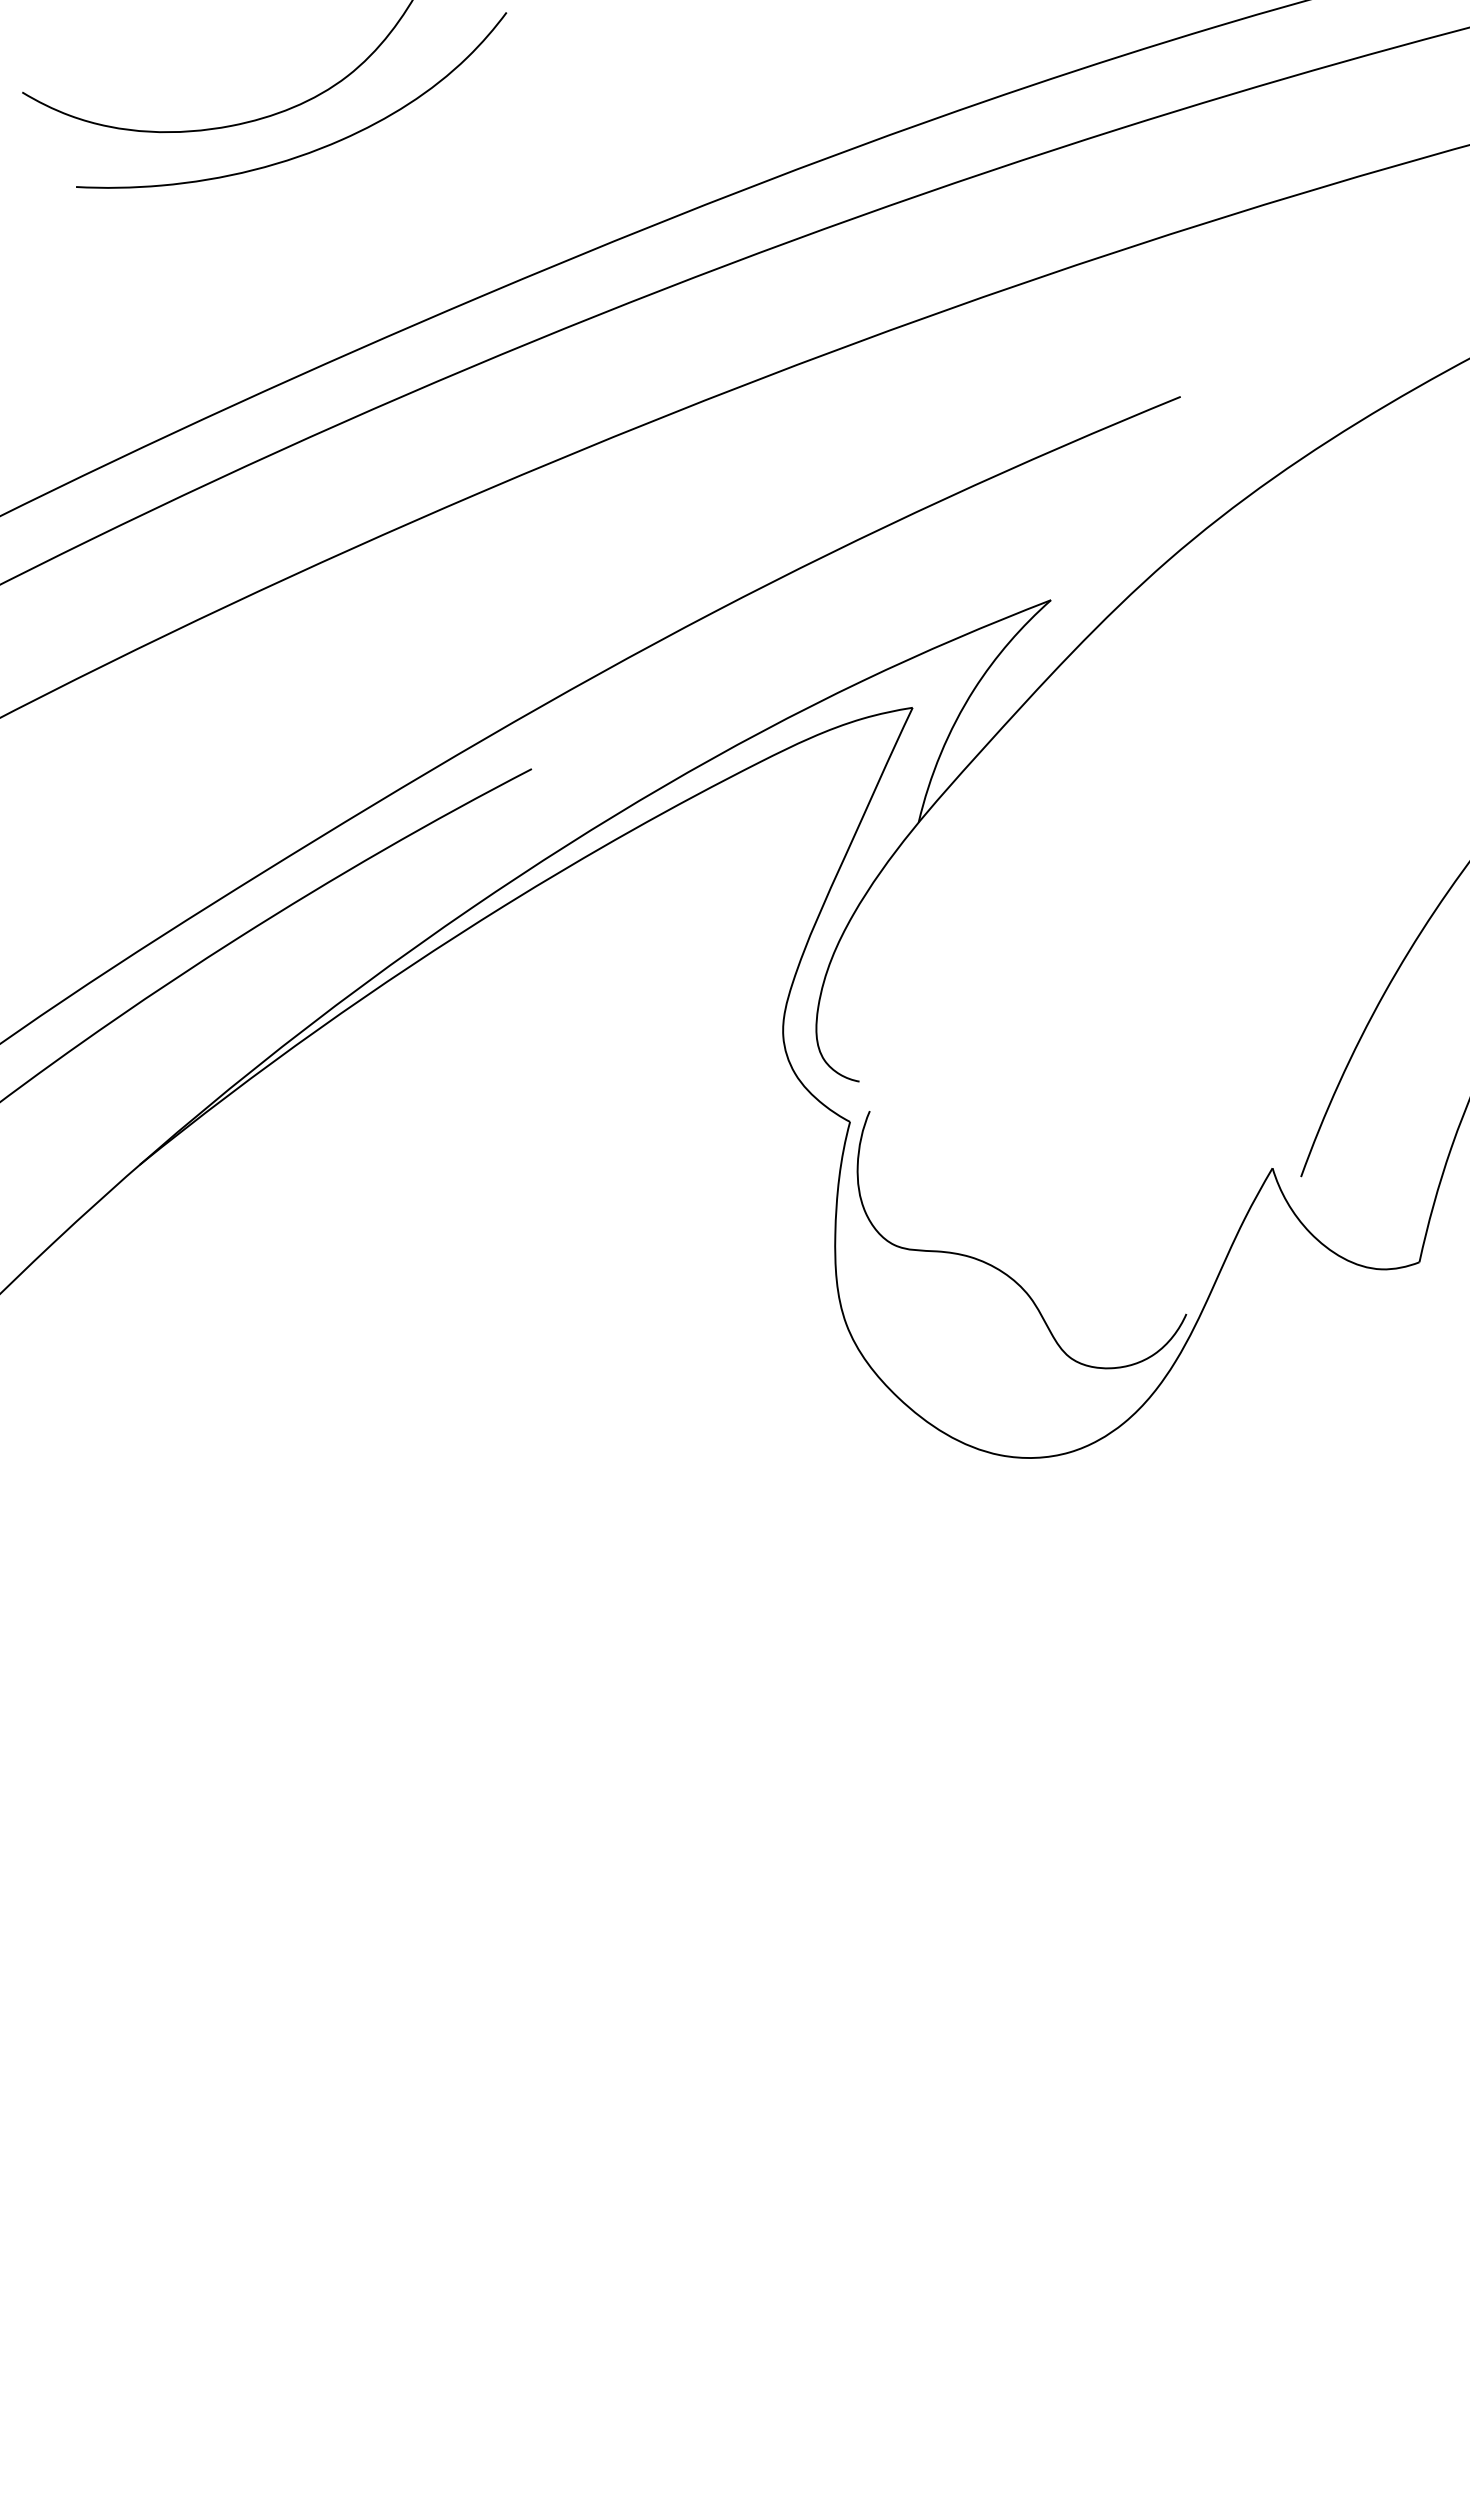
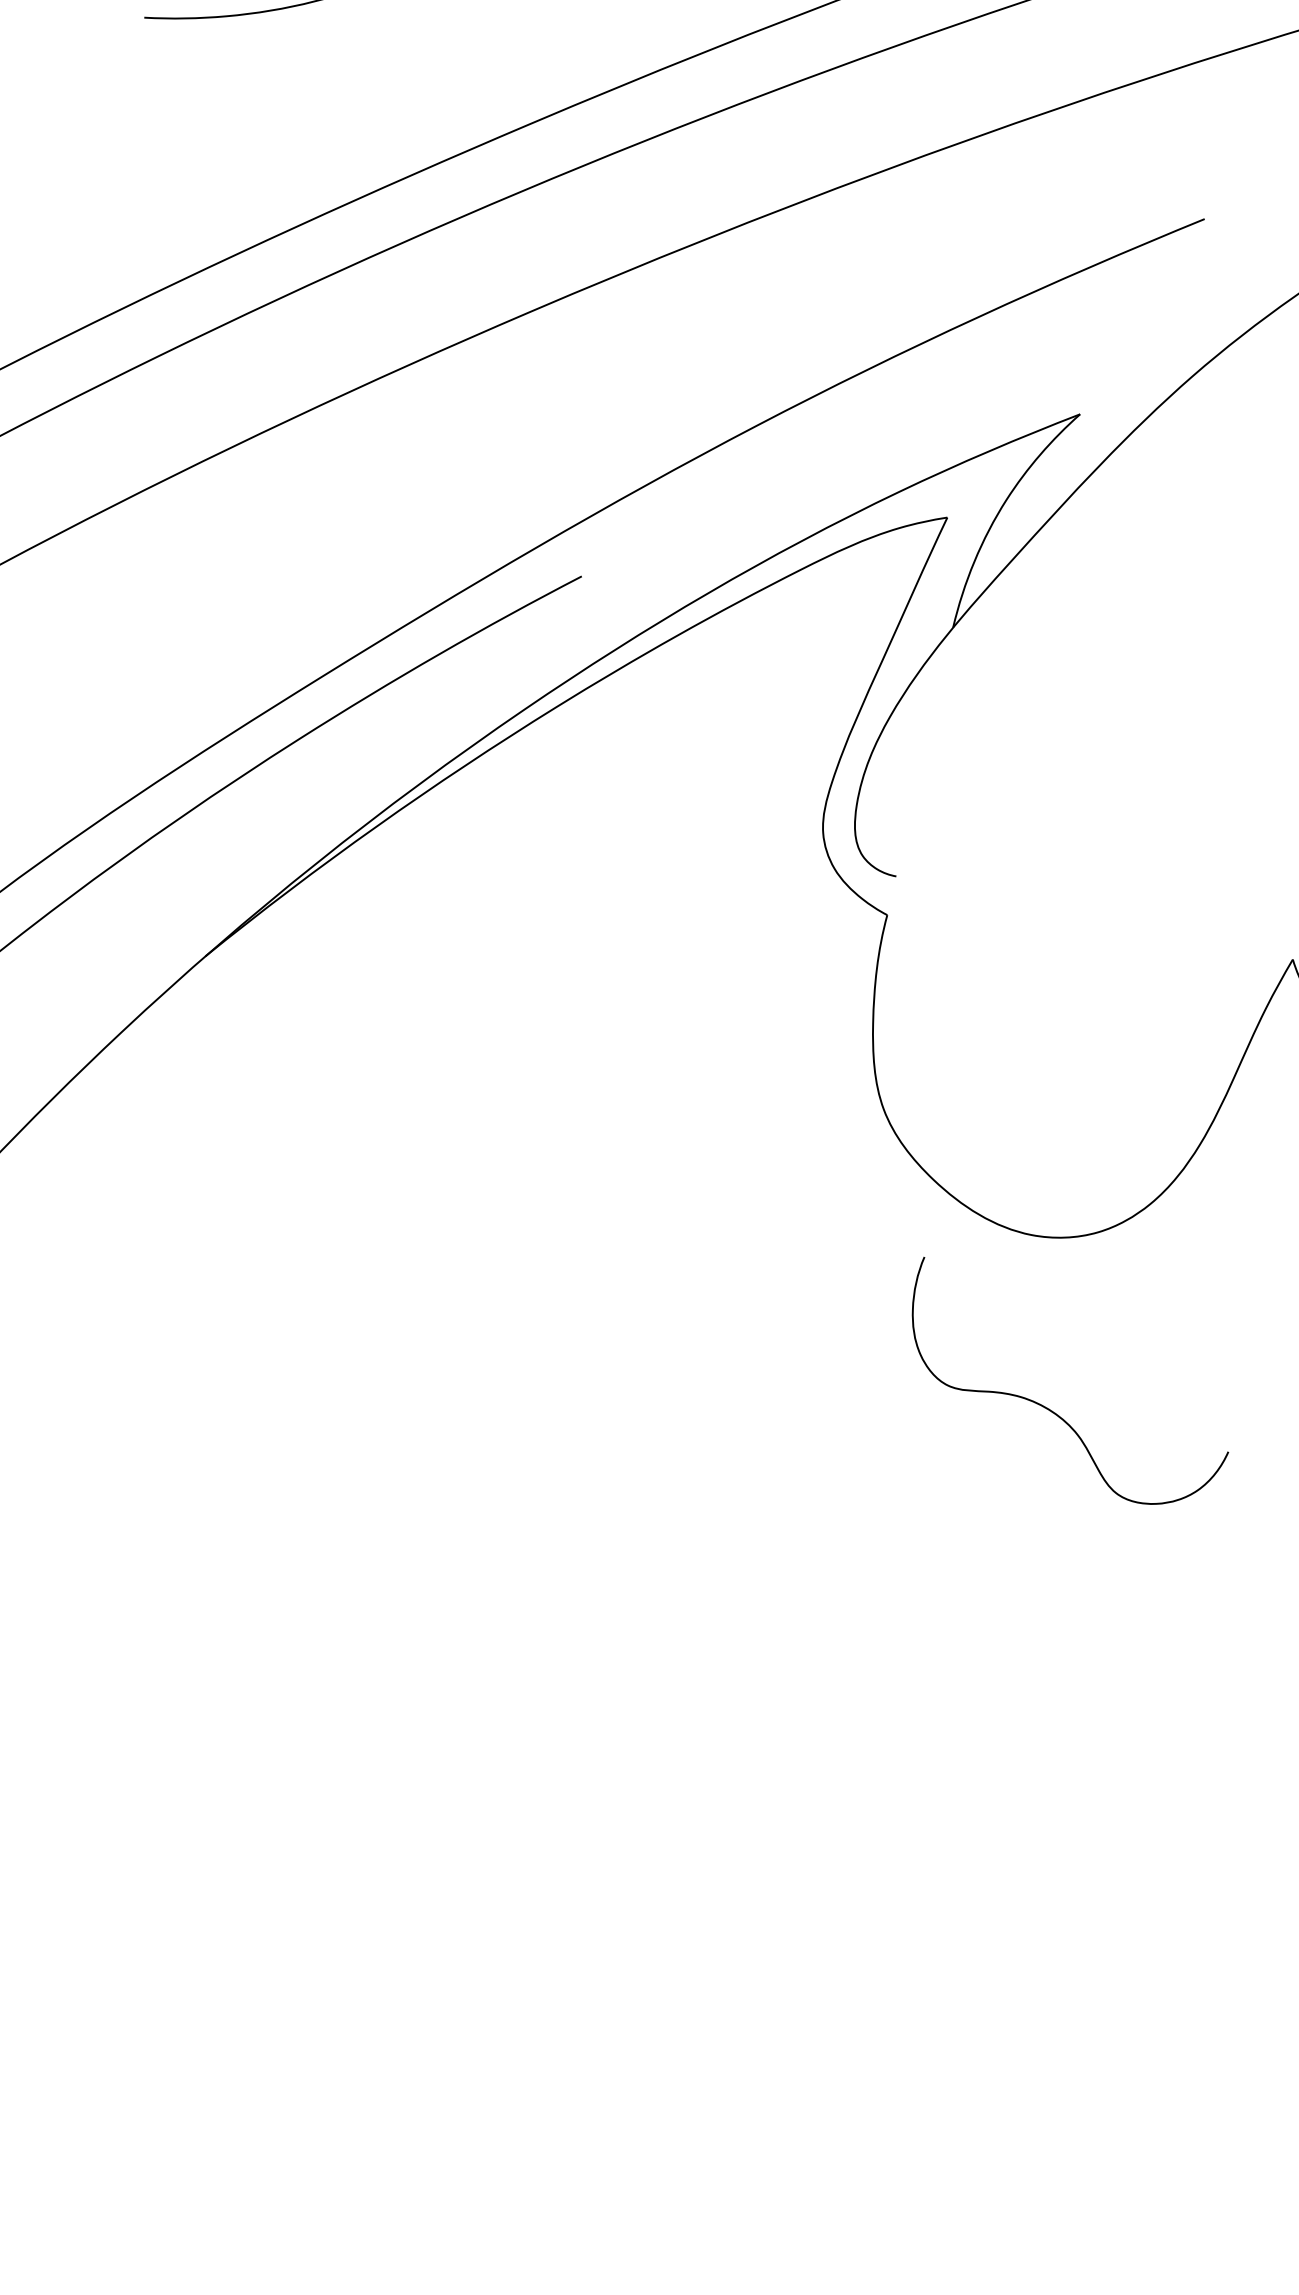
curve: (1002, 1270) -> (1051, 1410), moved

